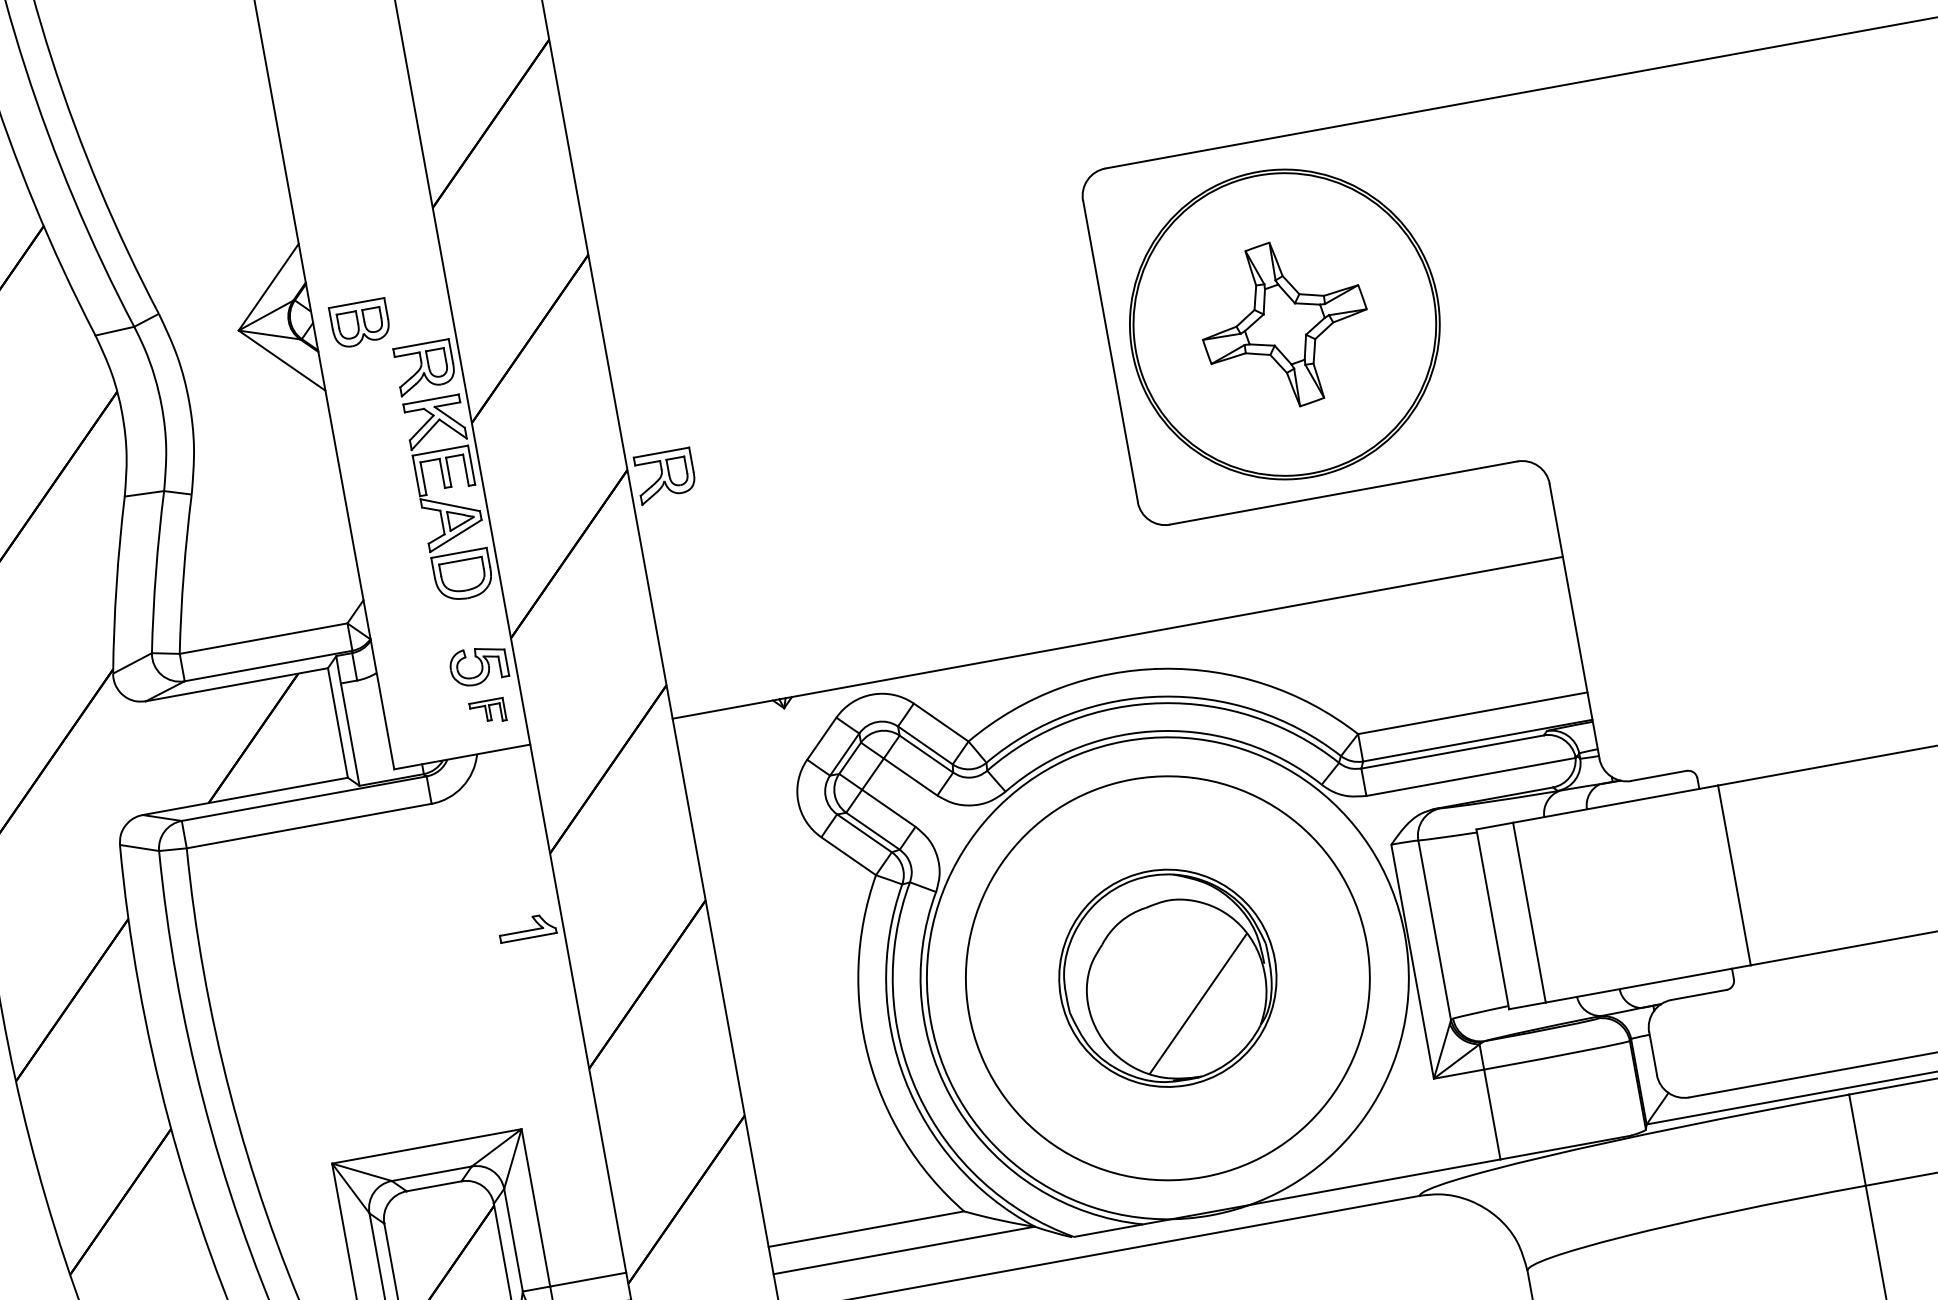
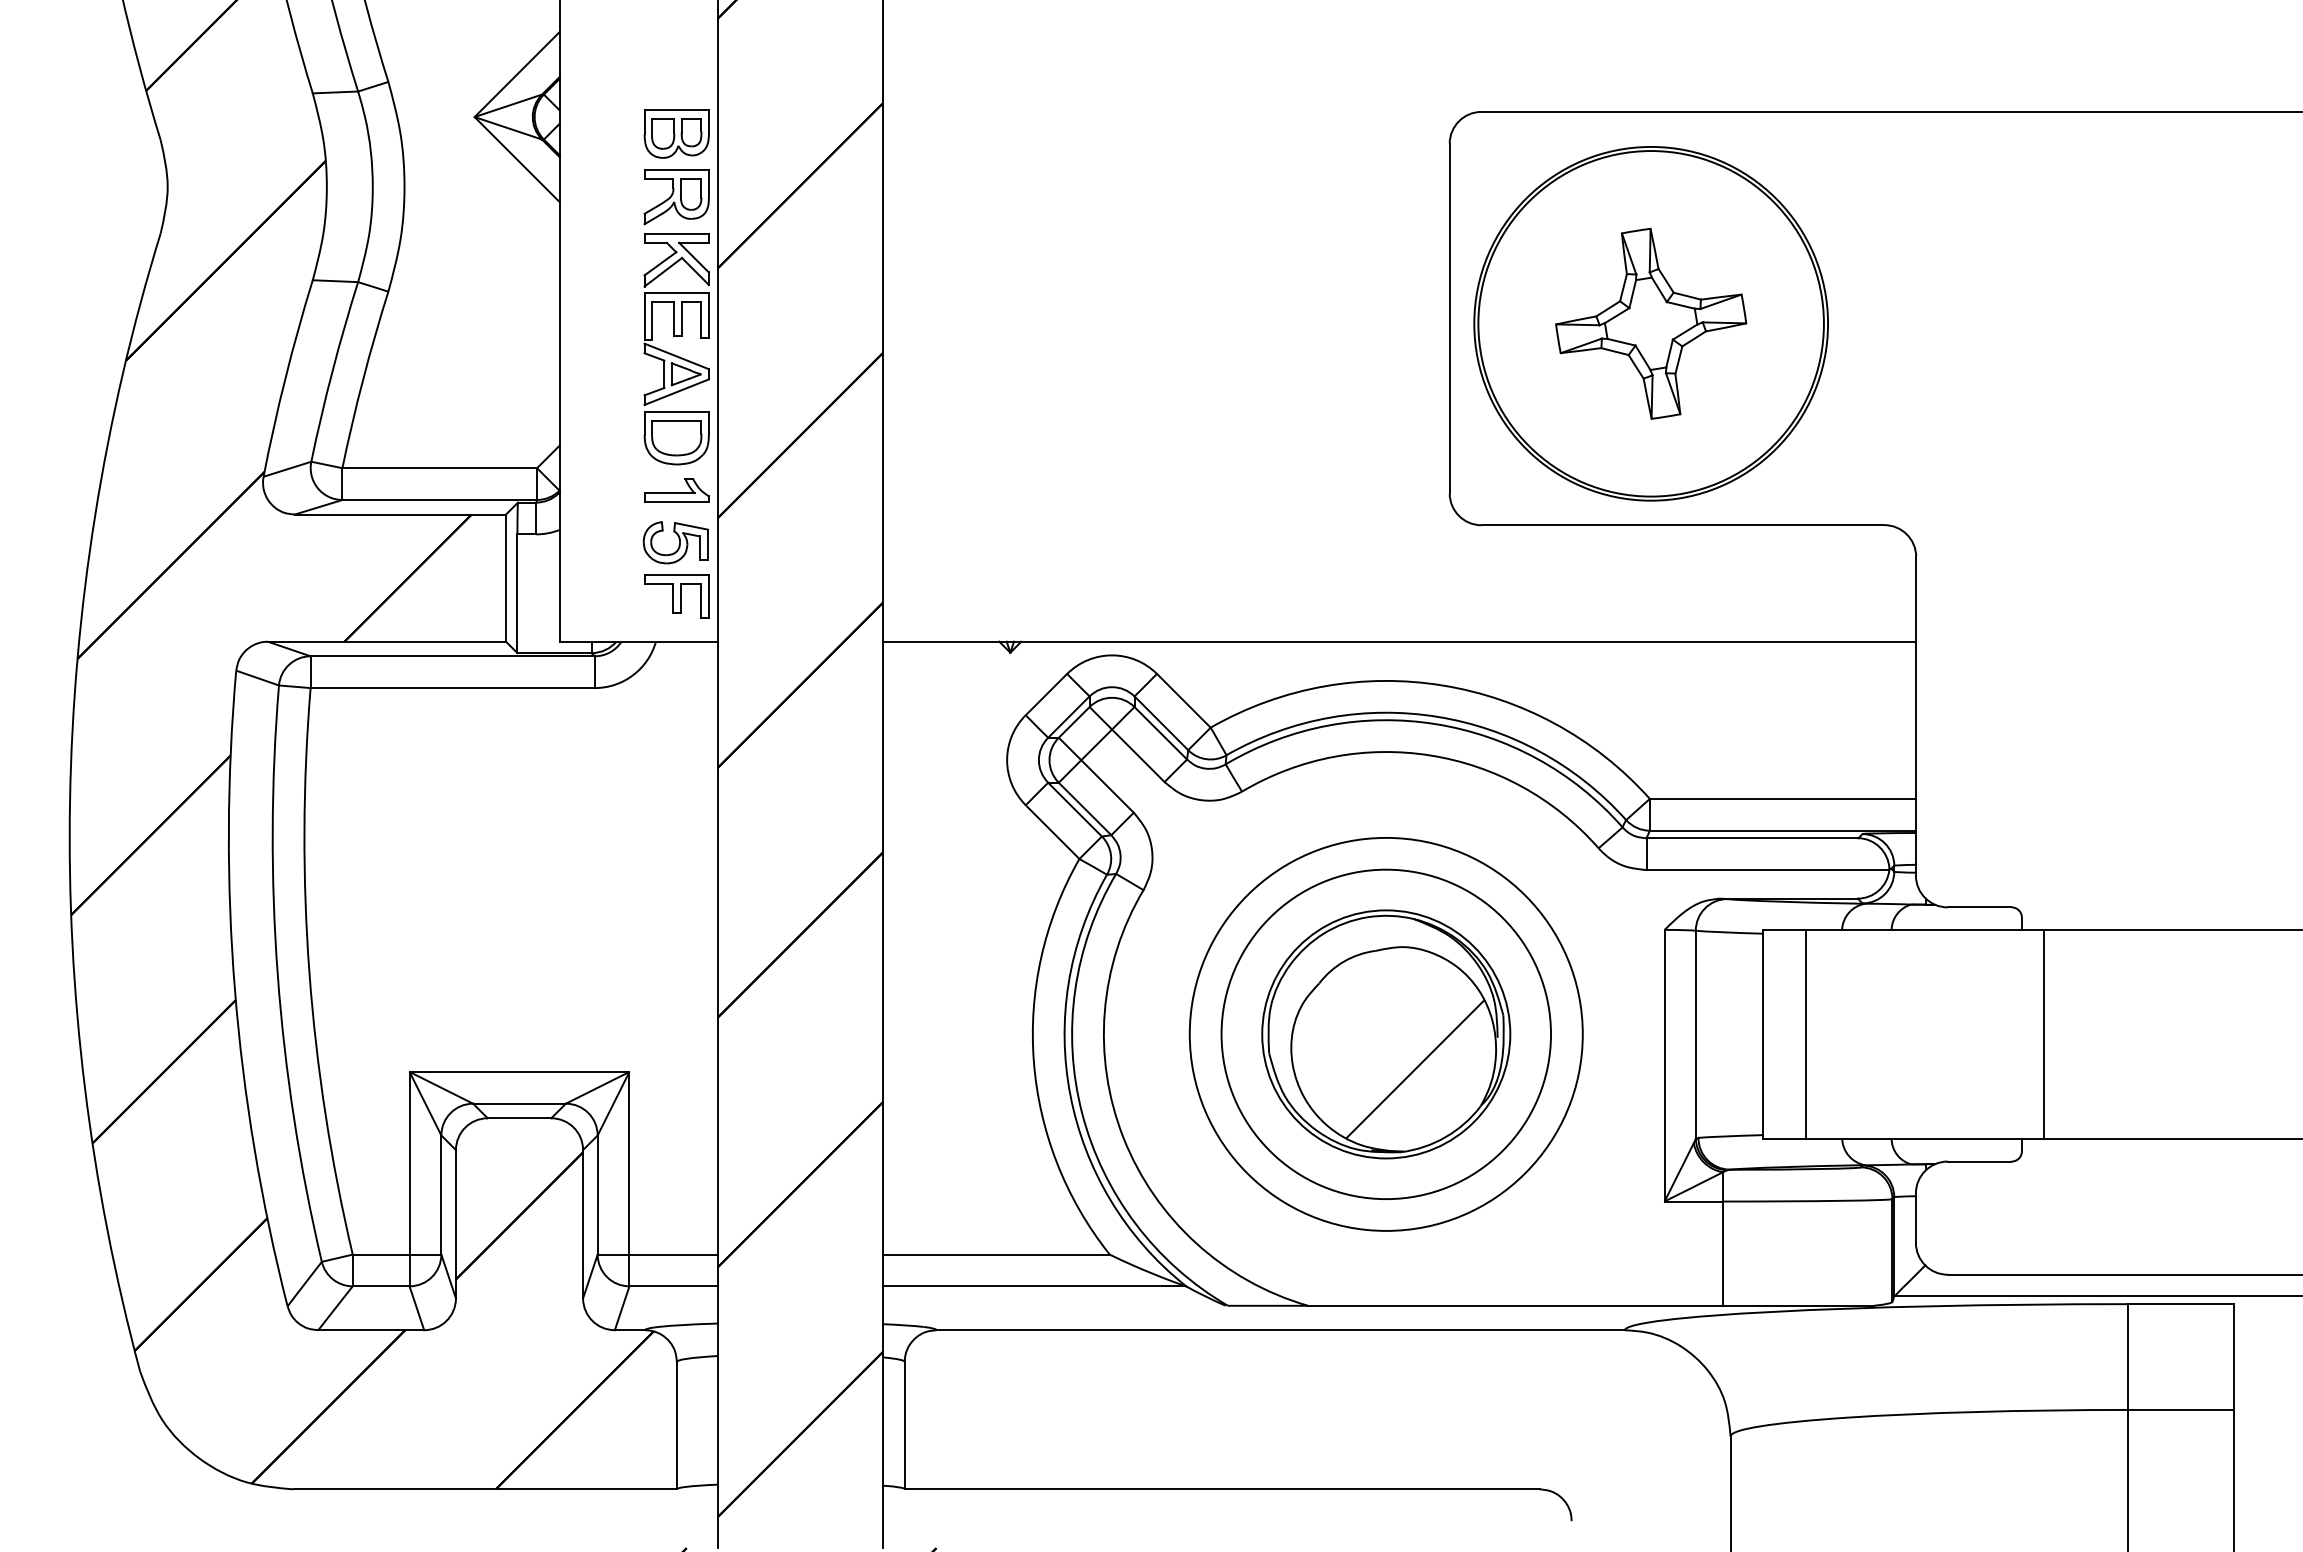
part: (360, 323) -> (676, 133), moved
part: (665, 476) -> (924, 368), removed
part: (487, 712) -> (676, 596), size x1.67
part: (527, 928) -> (676, 490), moved
circle: (1167, 977) -> (1385, 1033), size x0.71
circle: (1168, 978) -> (1386, 1034), size x0.71

